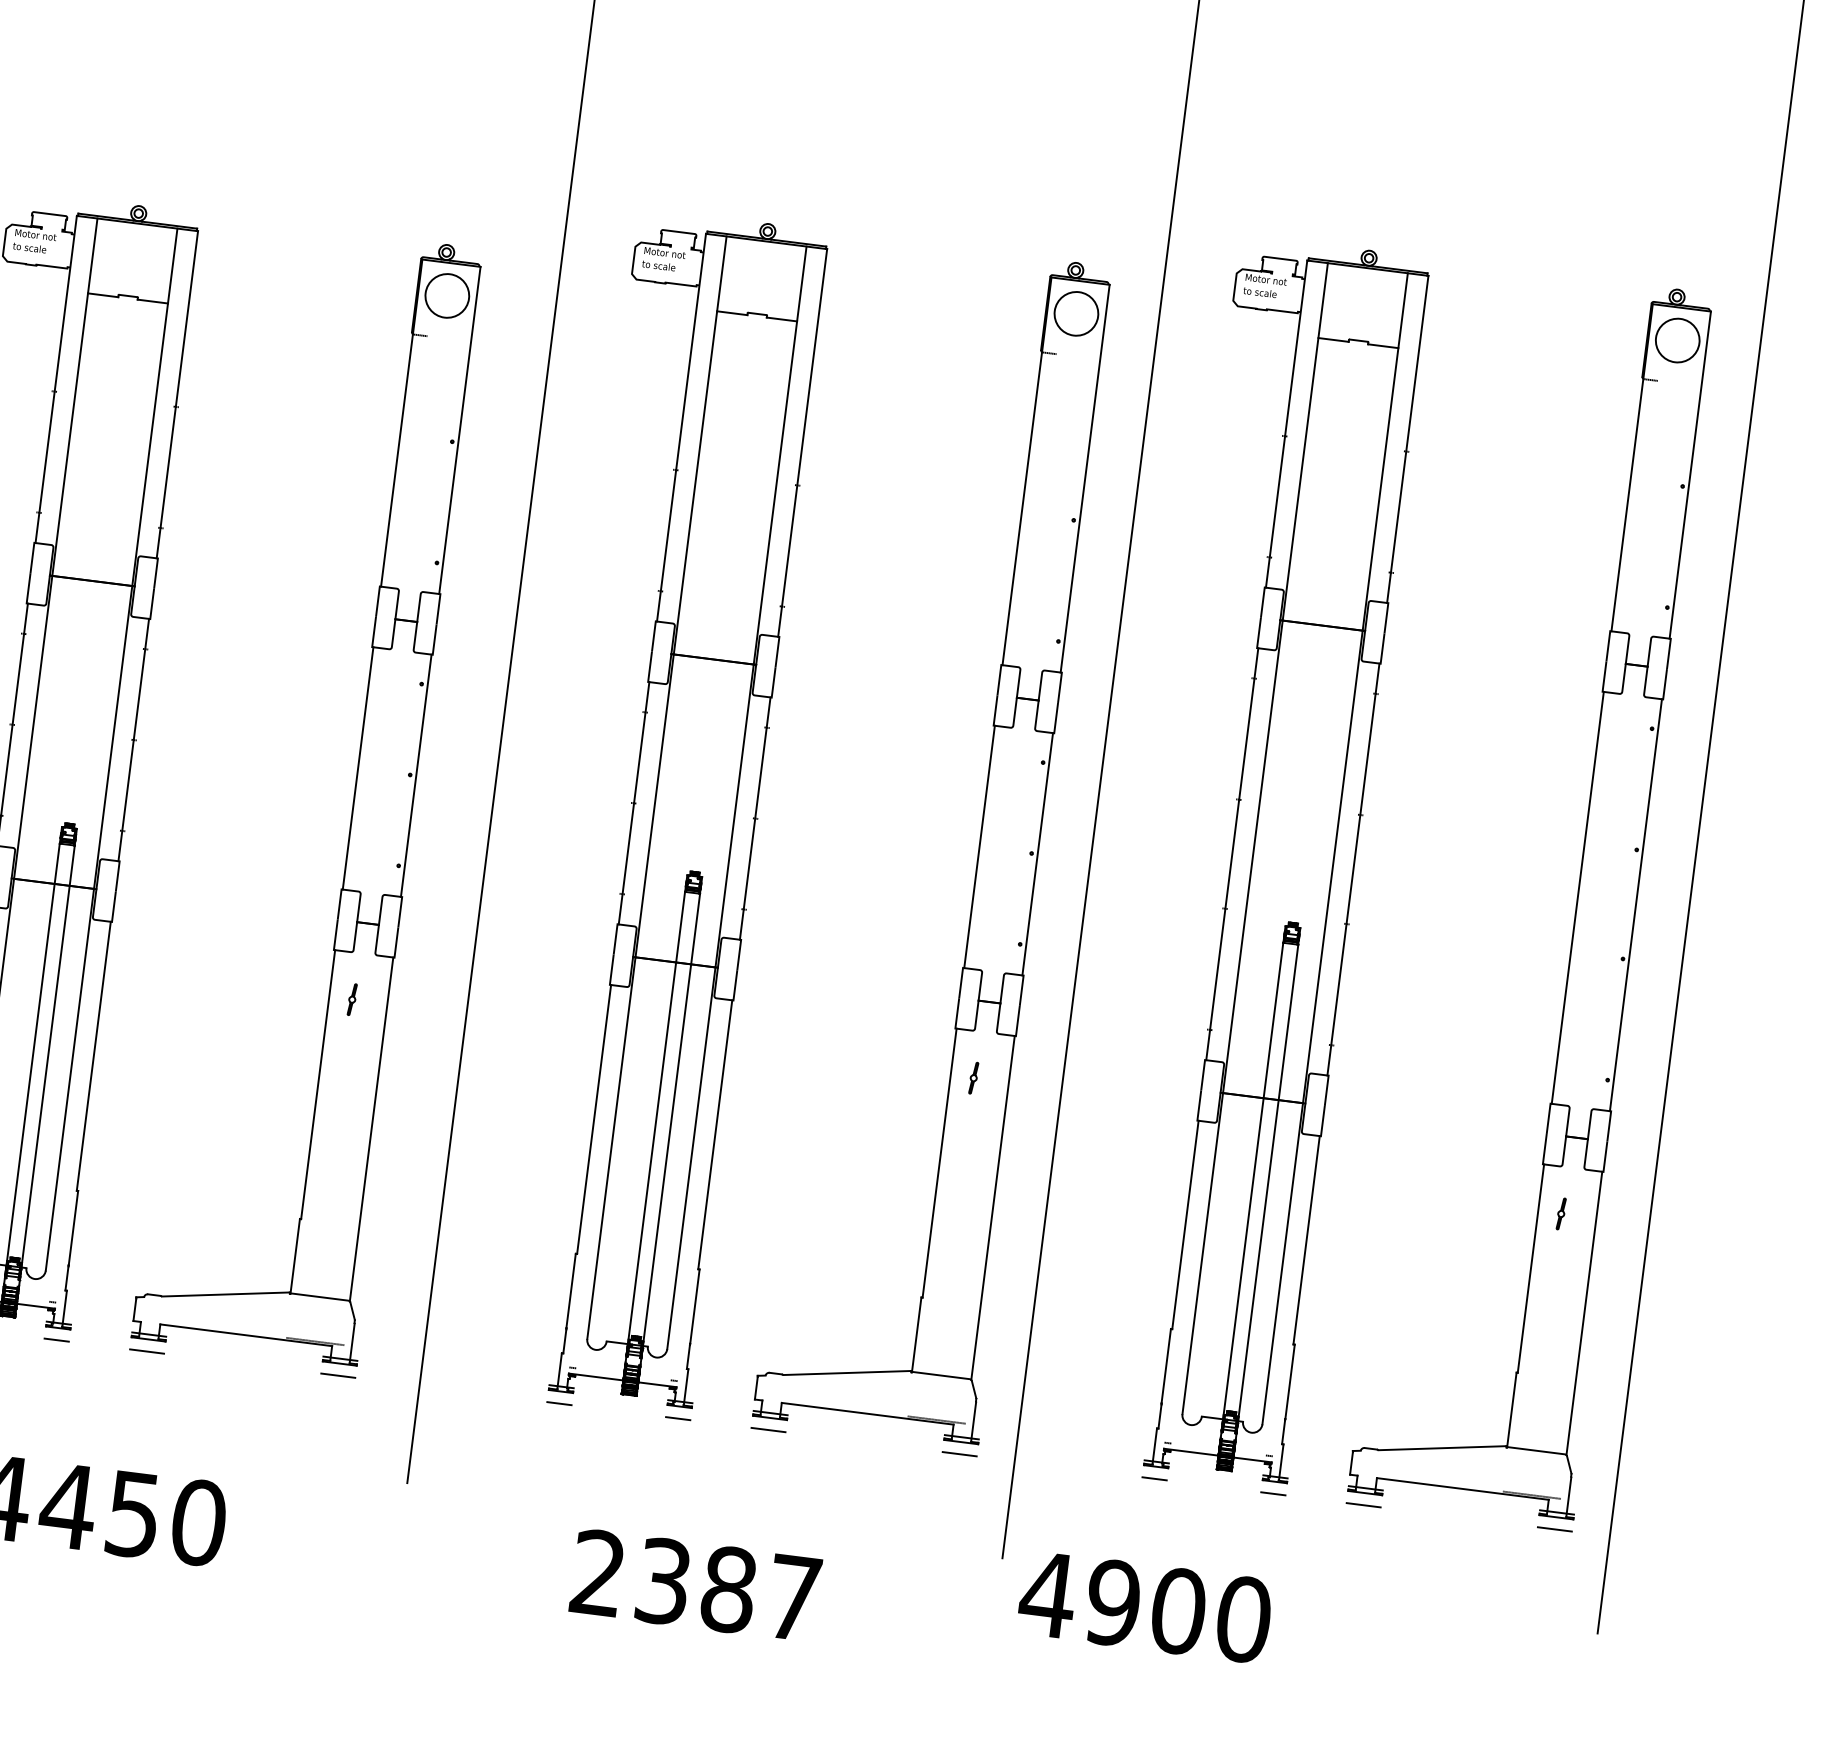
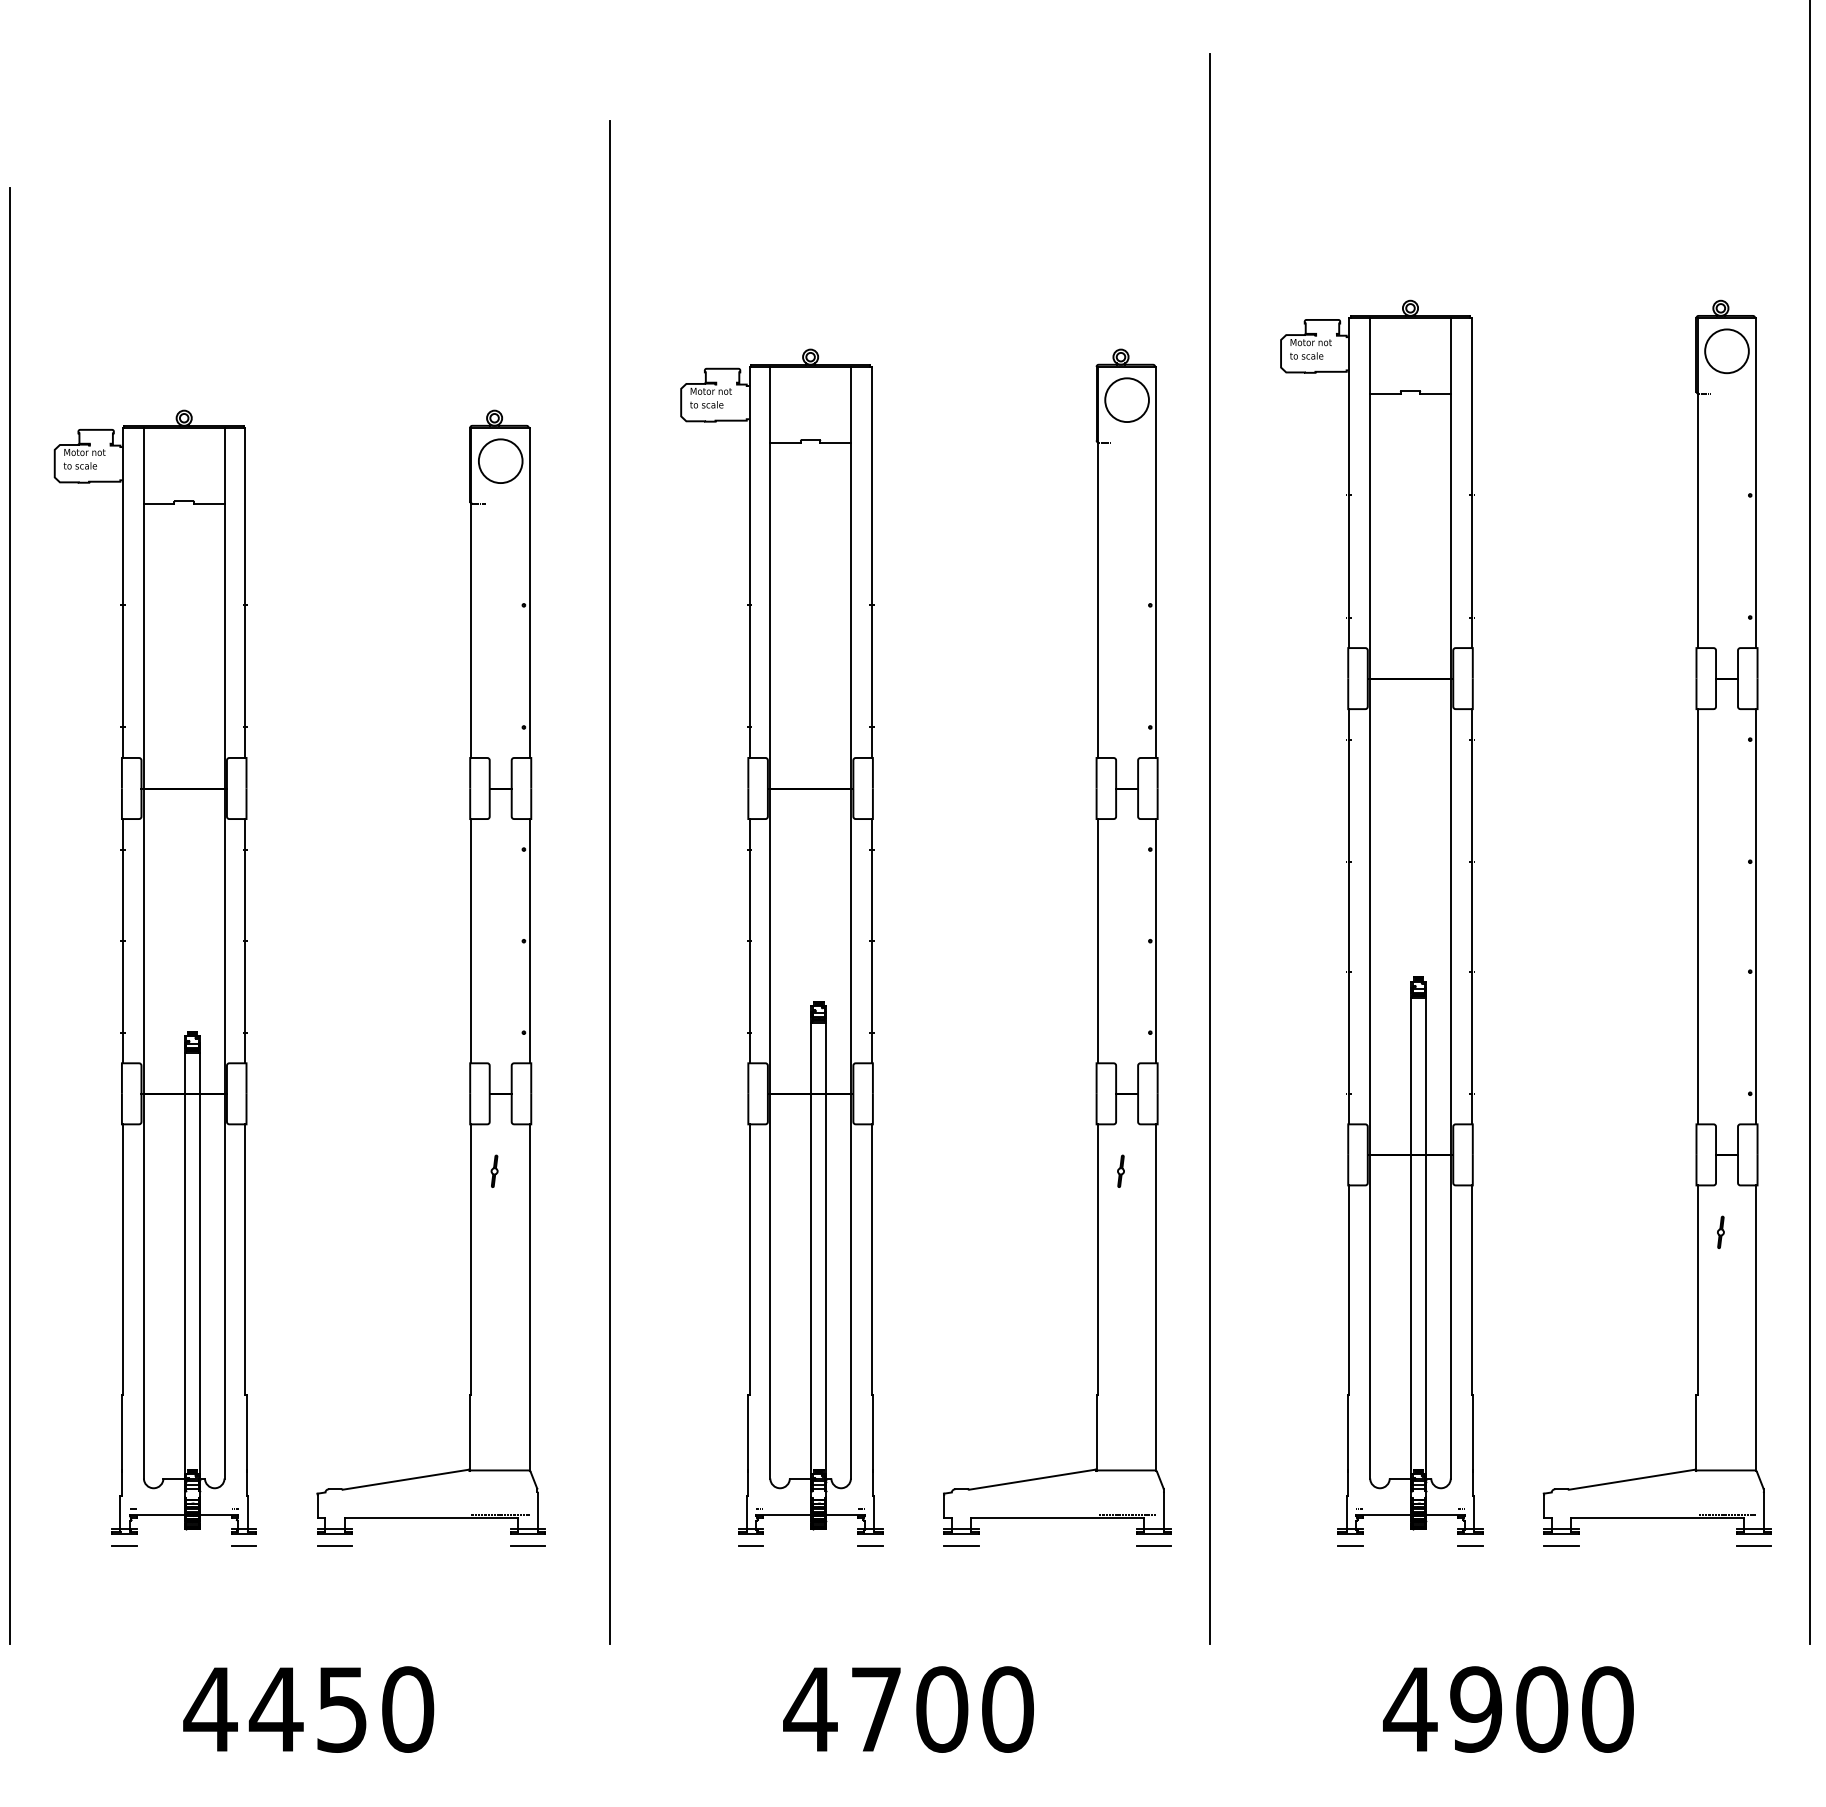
text: (695, 1585) -> (908, 1709), 2387 -> 4700
text: (1145, 1607) -> (1508, 1709), moved

